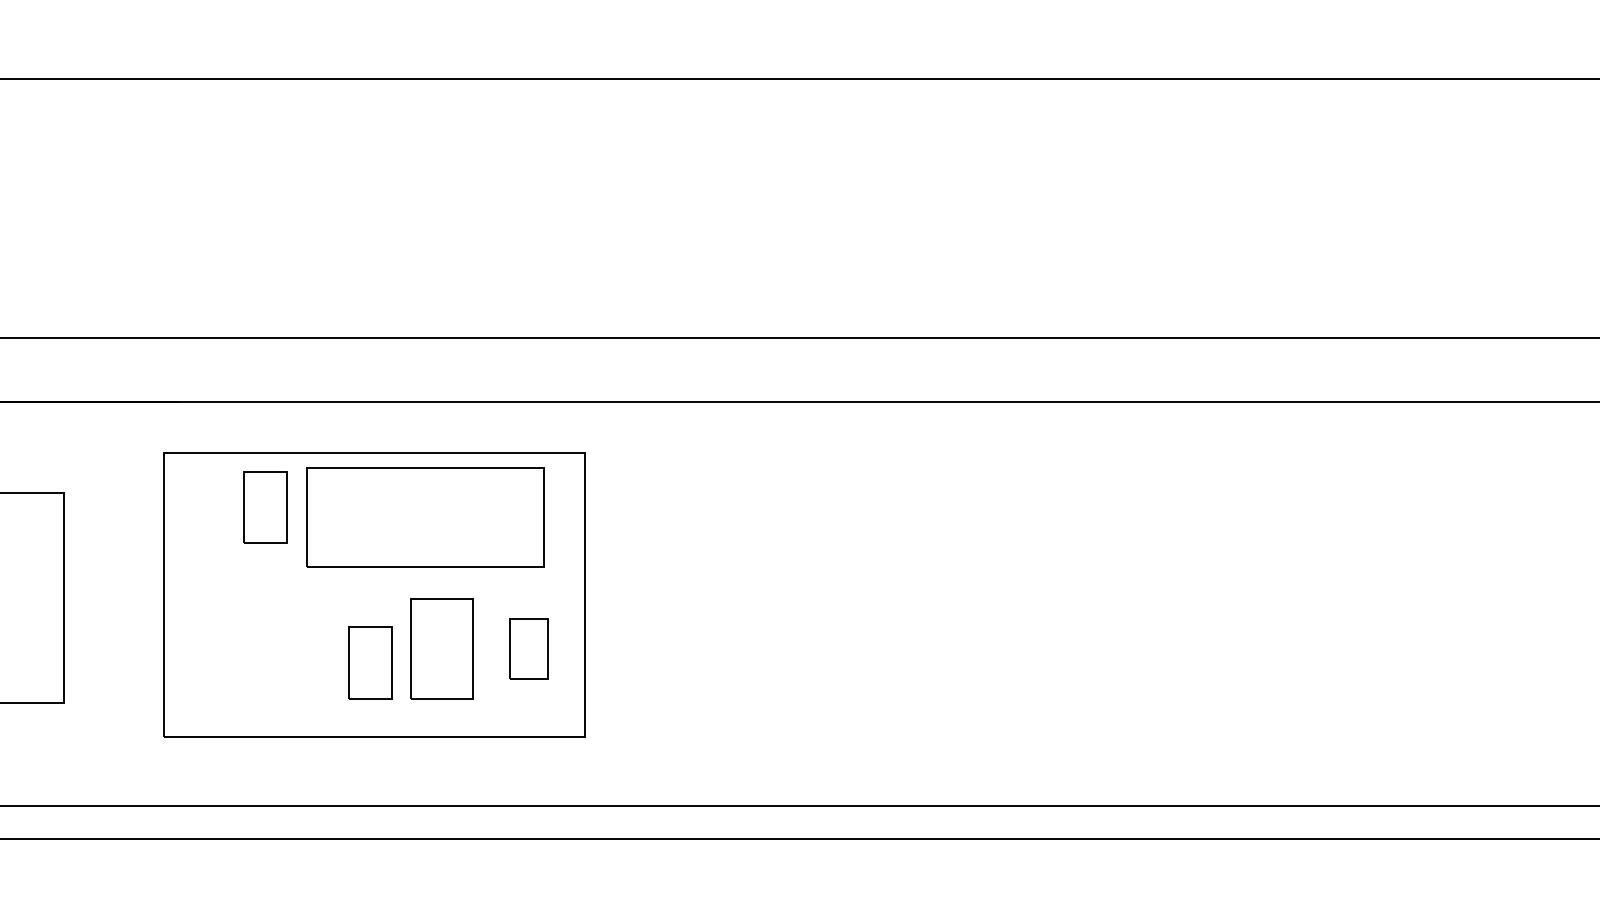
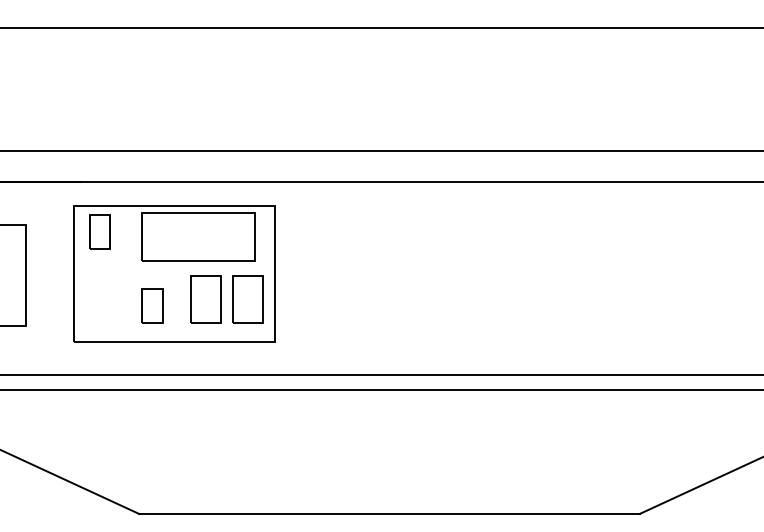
part: (264, 506) -> (99, 231), moved
part: (528, 648) -> (247, 299), size x1.67
part: (371, 661) -> (152, 305), moved

